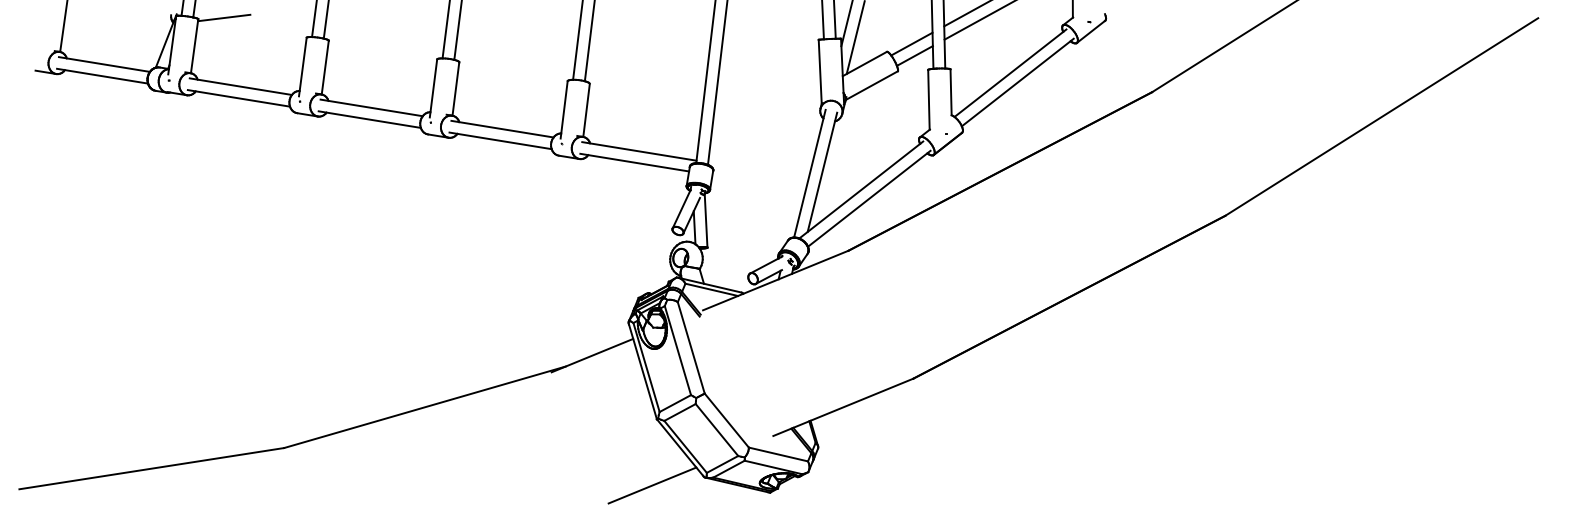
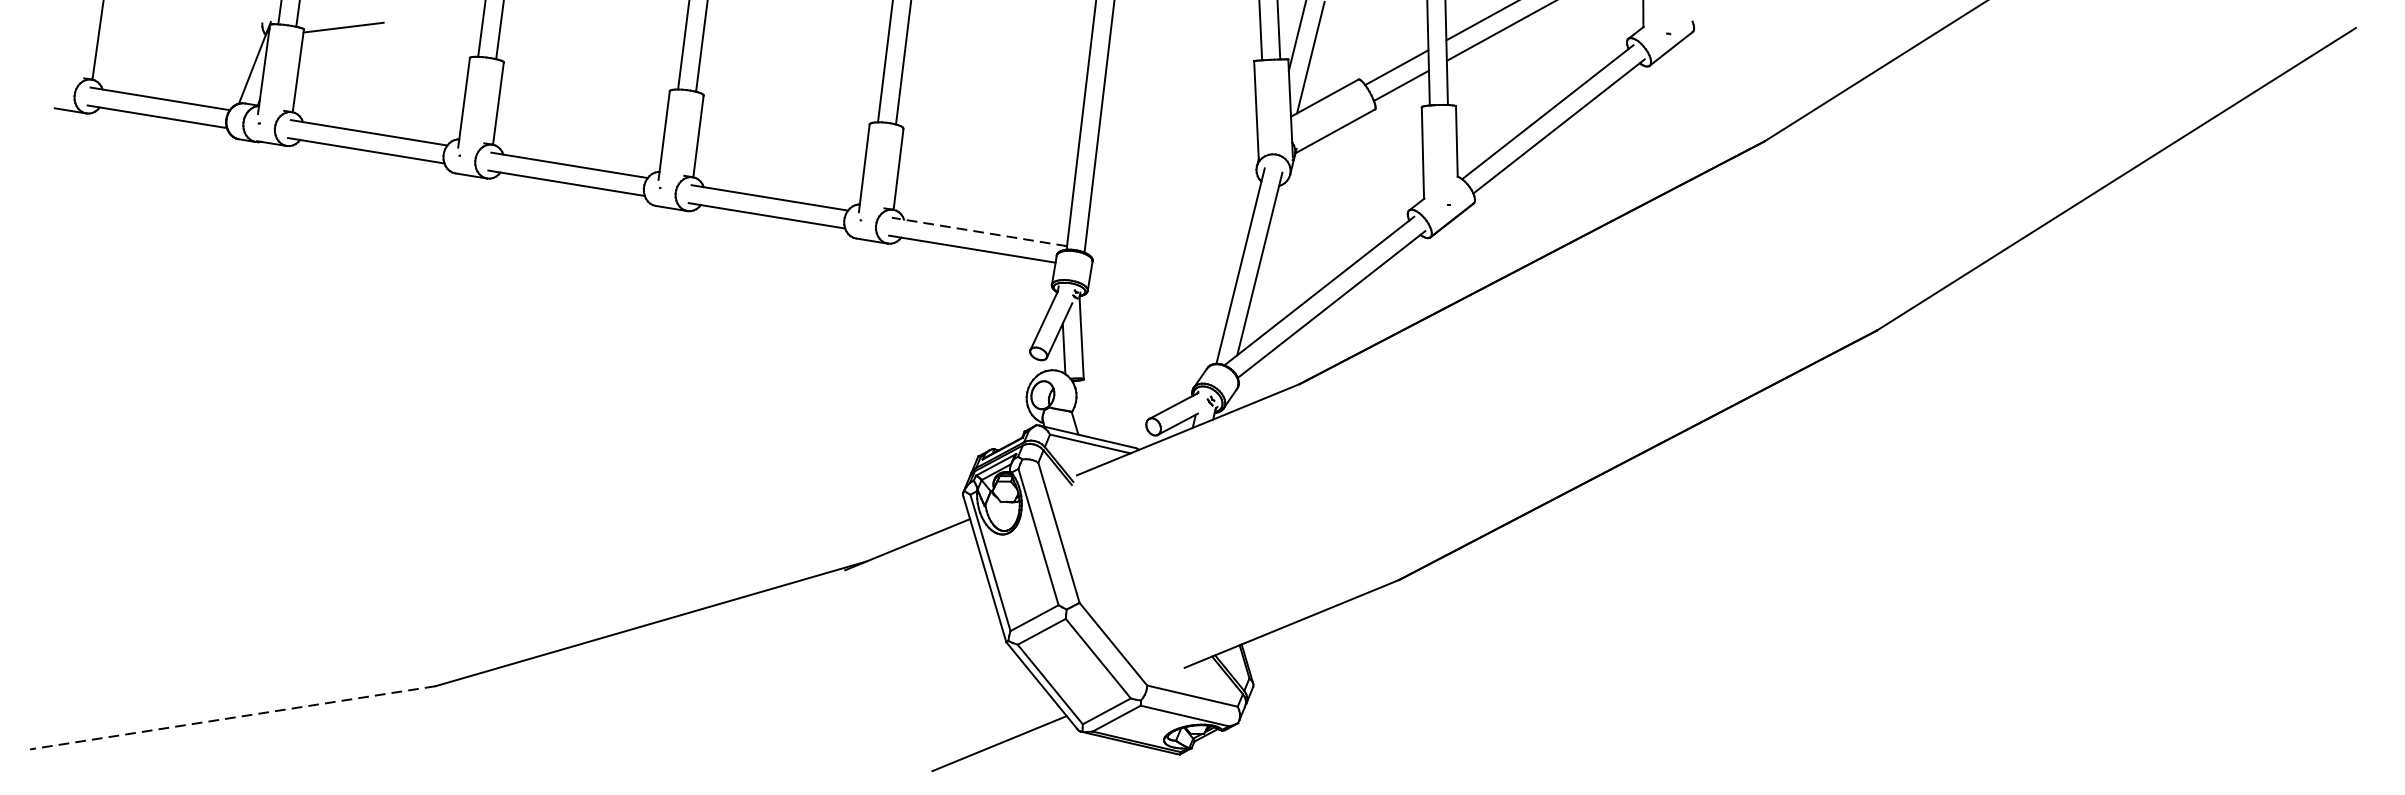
line: (639, 151) -> (979, 232), solid -> dashed
line: (151, 468) -> (232, 717), solid -> dashed

